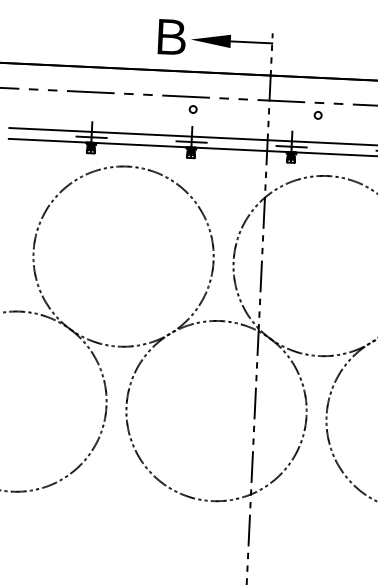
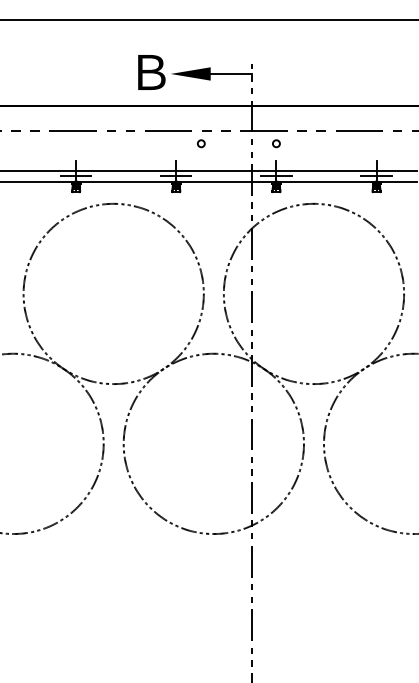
circle: (193, 109) -> (201, 143), moved
circle: (318, 115) -> (276, 143), moved

